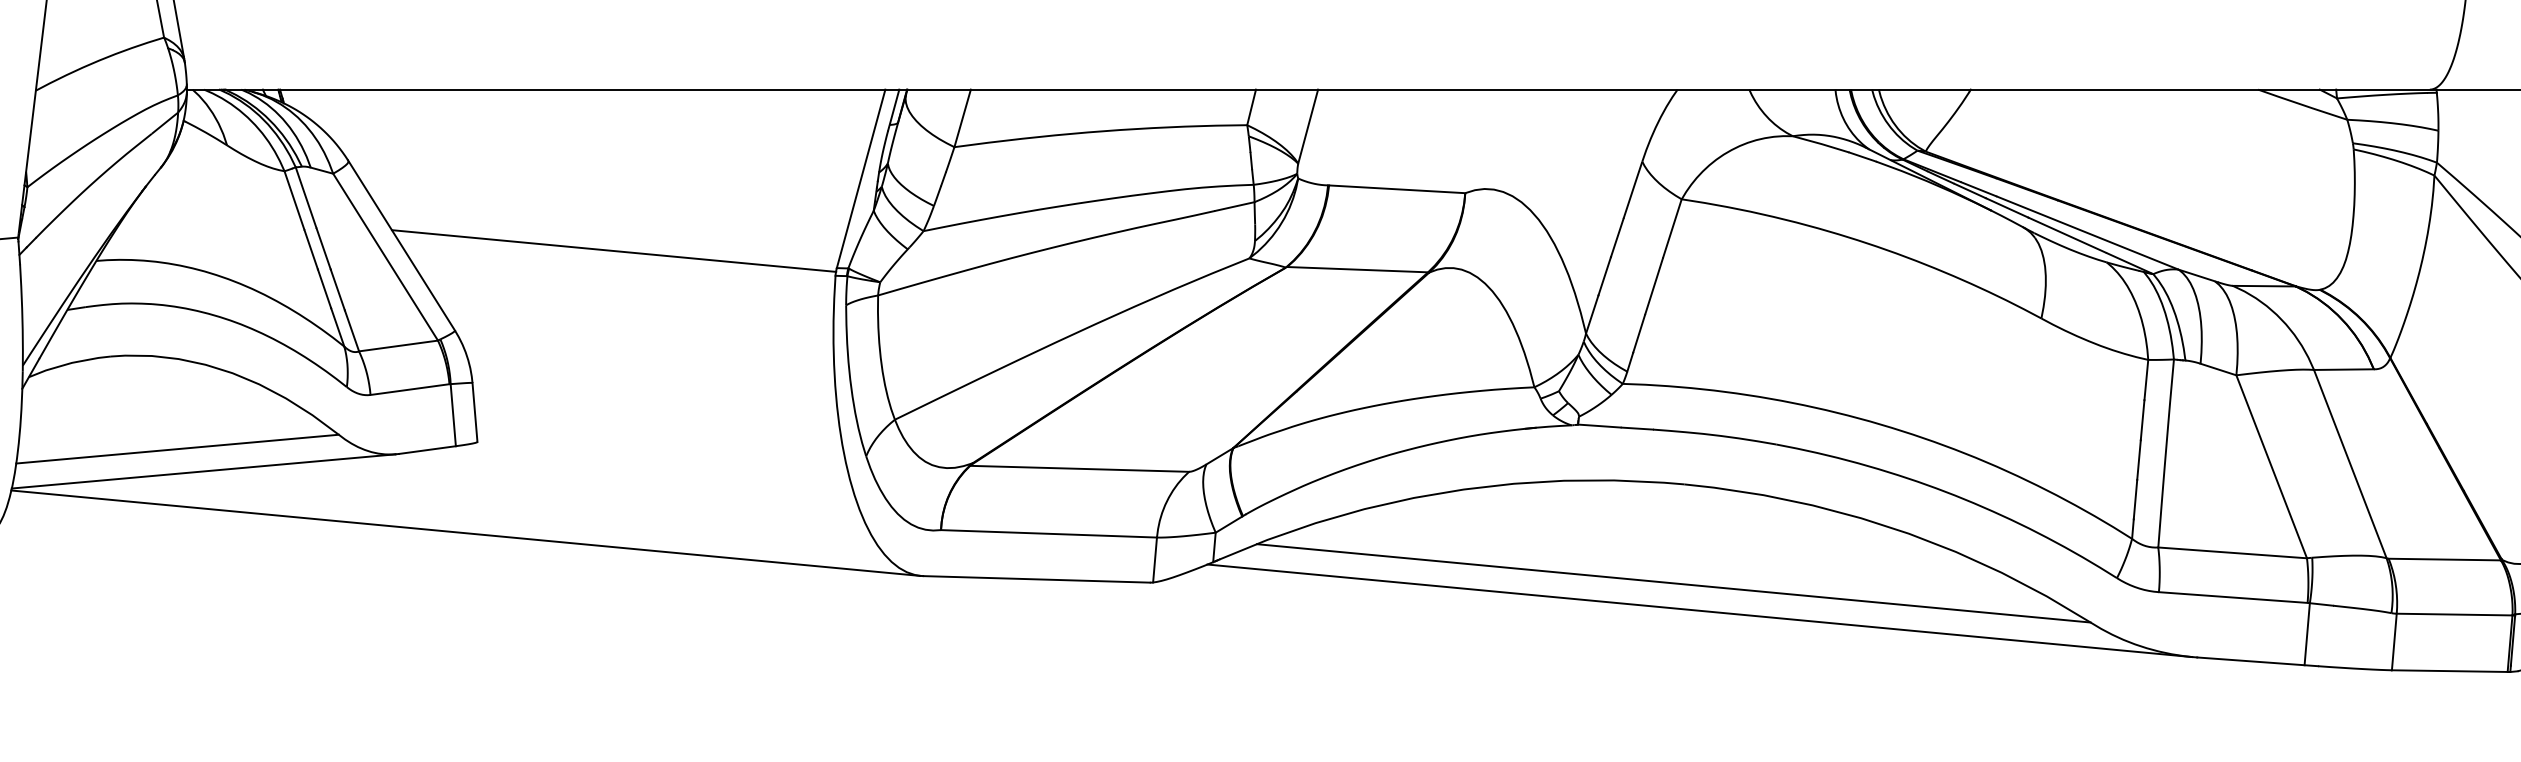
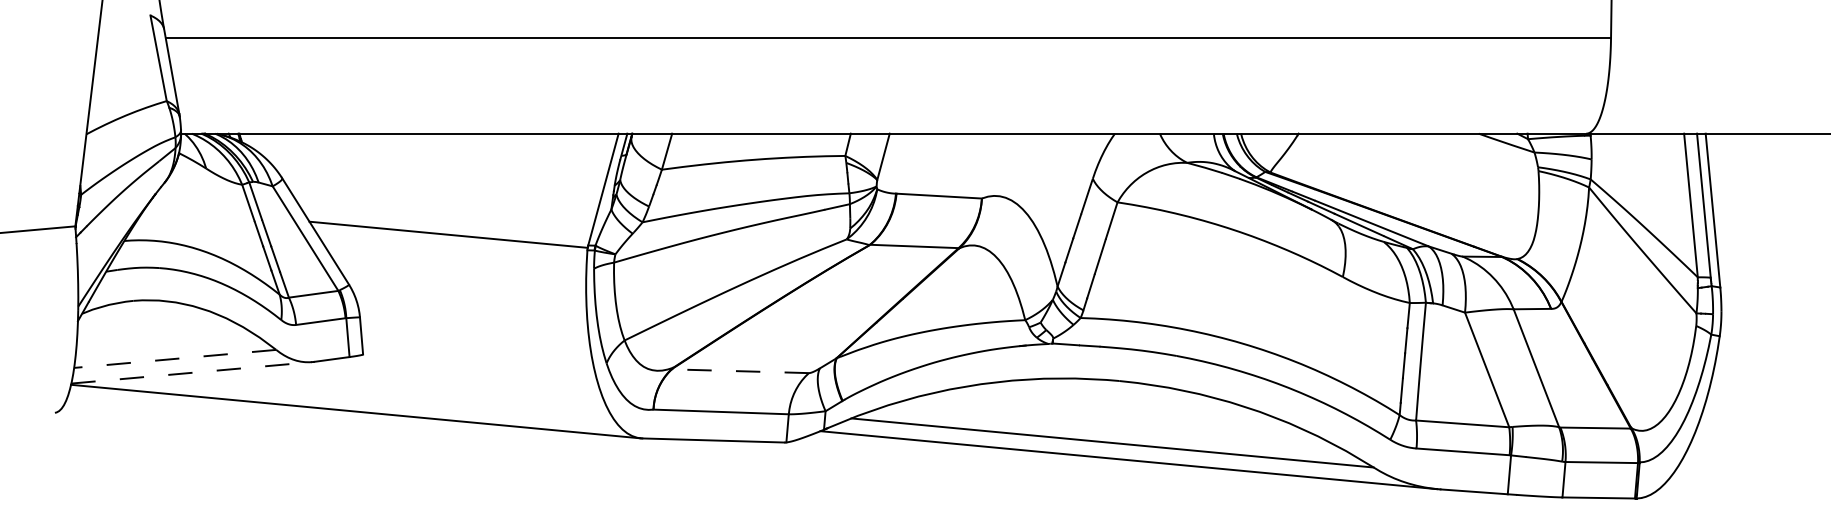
line: (176, 448) -> (174, 358), solid -> dashed
line: (1079, 469) -> (740, 371), solid -> dashed
line: (203, 470) -> (191, 372), solid -> dashed

